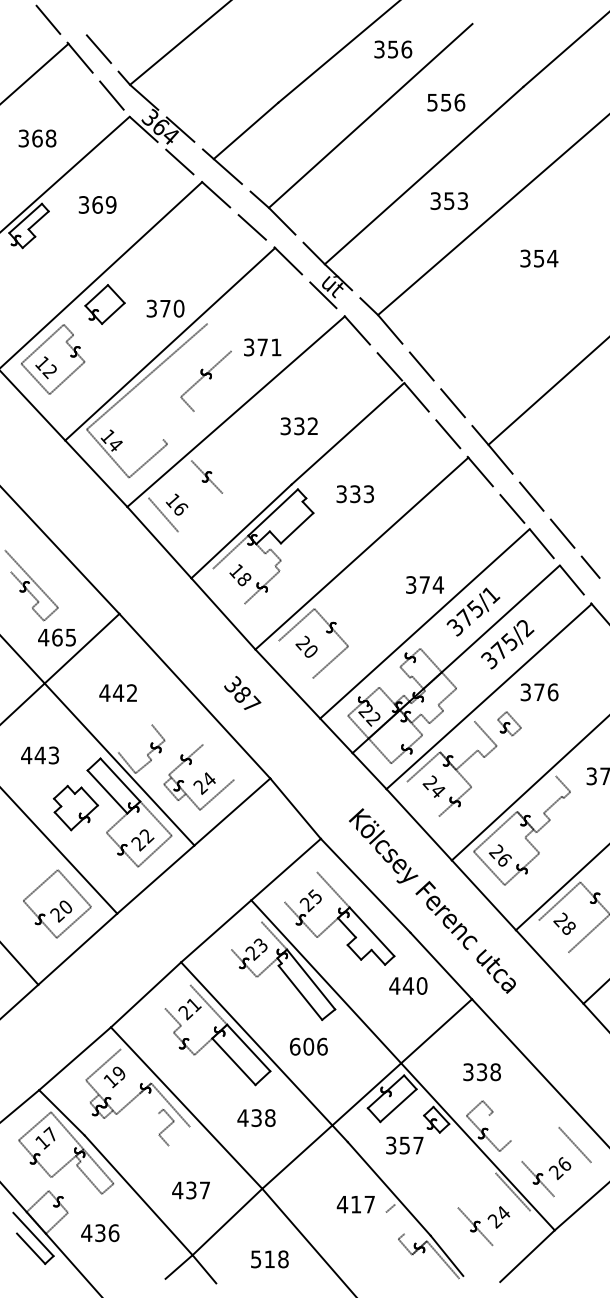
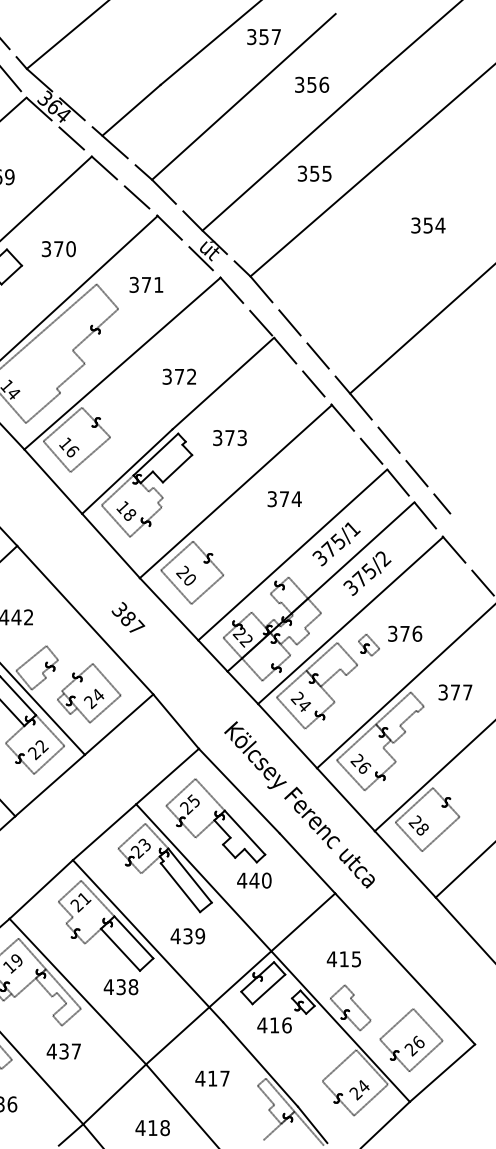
text: (406, 49) -> (276, 37), 356 -> 357
text: (432, 101) -> (299, 83), 556 -> 356
text: (462, 200) -> (326, 173), 353 -> 355
text: (539, 258) -> (428, 225), moved
text: (165, 308) -> (58, 248), moved
line: (219, 337) -> (107, 296), added
text: (262, 347) -> (146, 284), moved
line: (178, 425) -> (70, 376), added
text: (299, 426) -> (179, 376), 332 -> 372
line: (169, 478) -> (62, 423), added
text: (355, 494) -> (230, 438), 333 -> 373
line: (200, 512) -> (90, 454), added
text: (425, 584) -> (285, 498), moved
line: (228, 585) -> (115, 520), added
line: (295, 659) -> (176, 587), added
text: (539, 692) -> (405, 633), moved
line: (457, 736) -> (322, 656), added
line: (134, 738) -> (30, 658), added
line: (218, 761) -> (106, 679), added
line: (536, 793) -> (393, 707), added
line: (422, 798) -> (290, 712), added
line: (300, 887) -> (180, 792), added
line: (246, 935) -> (131, 835), added
line: (553, 936) -> (408, 836), added
text: (408, 985) -> (254, 880), moved
line: (177, 996) -> (69, 891), added
text: (308, 1046) -> (187, 936), 606 -> 439
line: (135, 1066) -> (31, 954), added
text: (481, 1072) -> (343, 959), 338 -> 415
line: (149, 1103) -> (44, 987), added
text: (256, 1117) -> (121, 986), moved
line: (500, 1127) -> (360, 1009), added
line: (179, 1136) -> (71, 1017), added
line: (539, 1144) -> (396, 1024), added
text: (404, 1145) -> (274, 1025), 357 -> 416
line: (572, 1179) -> (425, 1056), added
line: (476, 1189) -> (339, 1065), added
text: (190, 1190) -> (63, 1051), moved
text: (355, 1204) -> (212, 1078), moved
line: (395, 1222) -> (266, 1094), added
line: (410, 1222) -> (279, 1094), added
line: (511, 1228) -> (370, 1100), added
text: (255, 1259) -> (139, 1128), 518 -> 418
line: (402, 1263) -> (272, 1131), added

